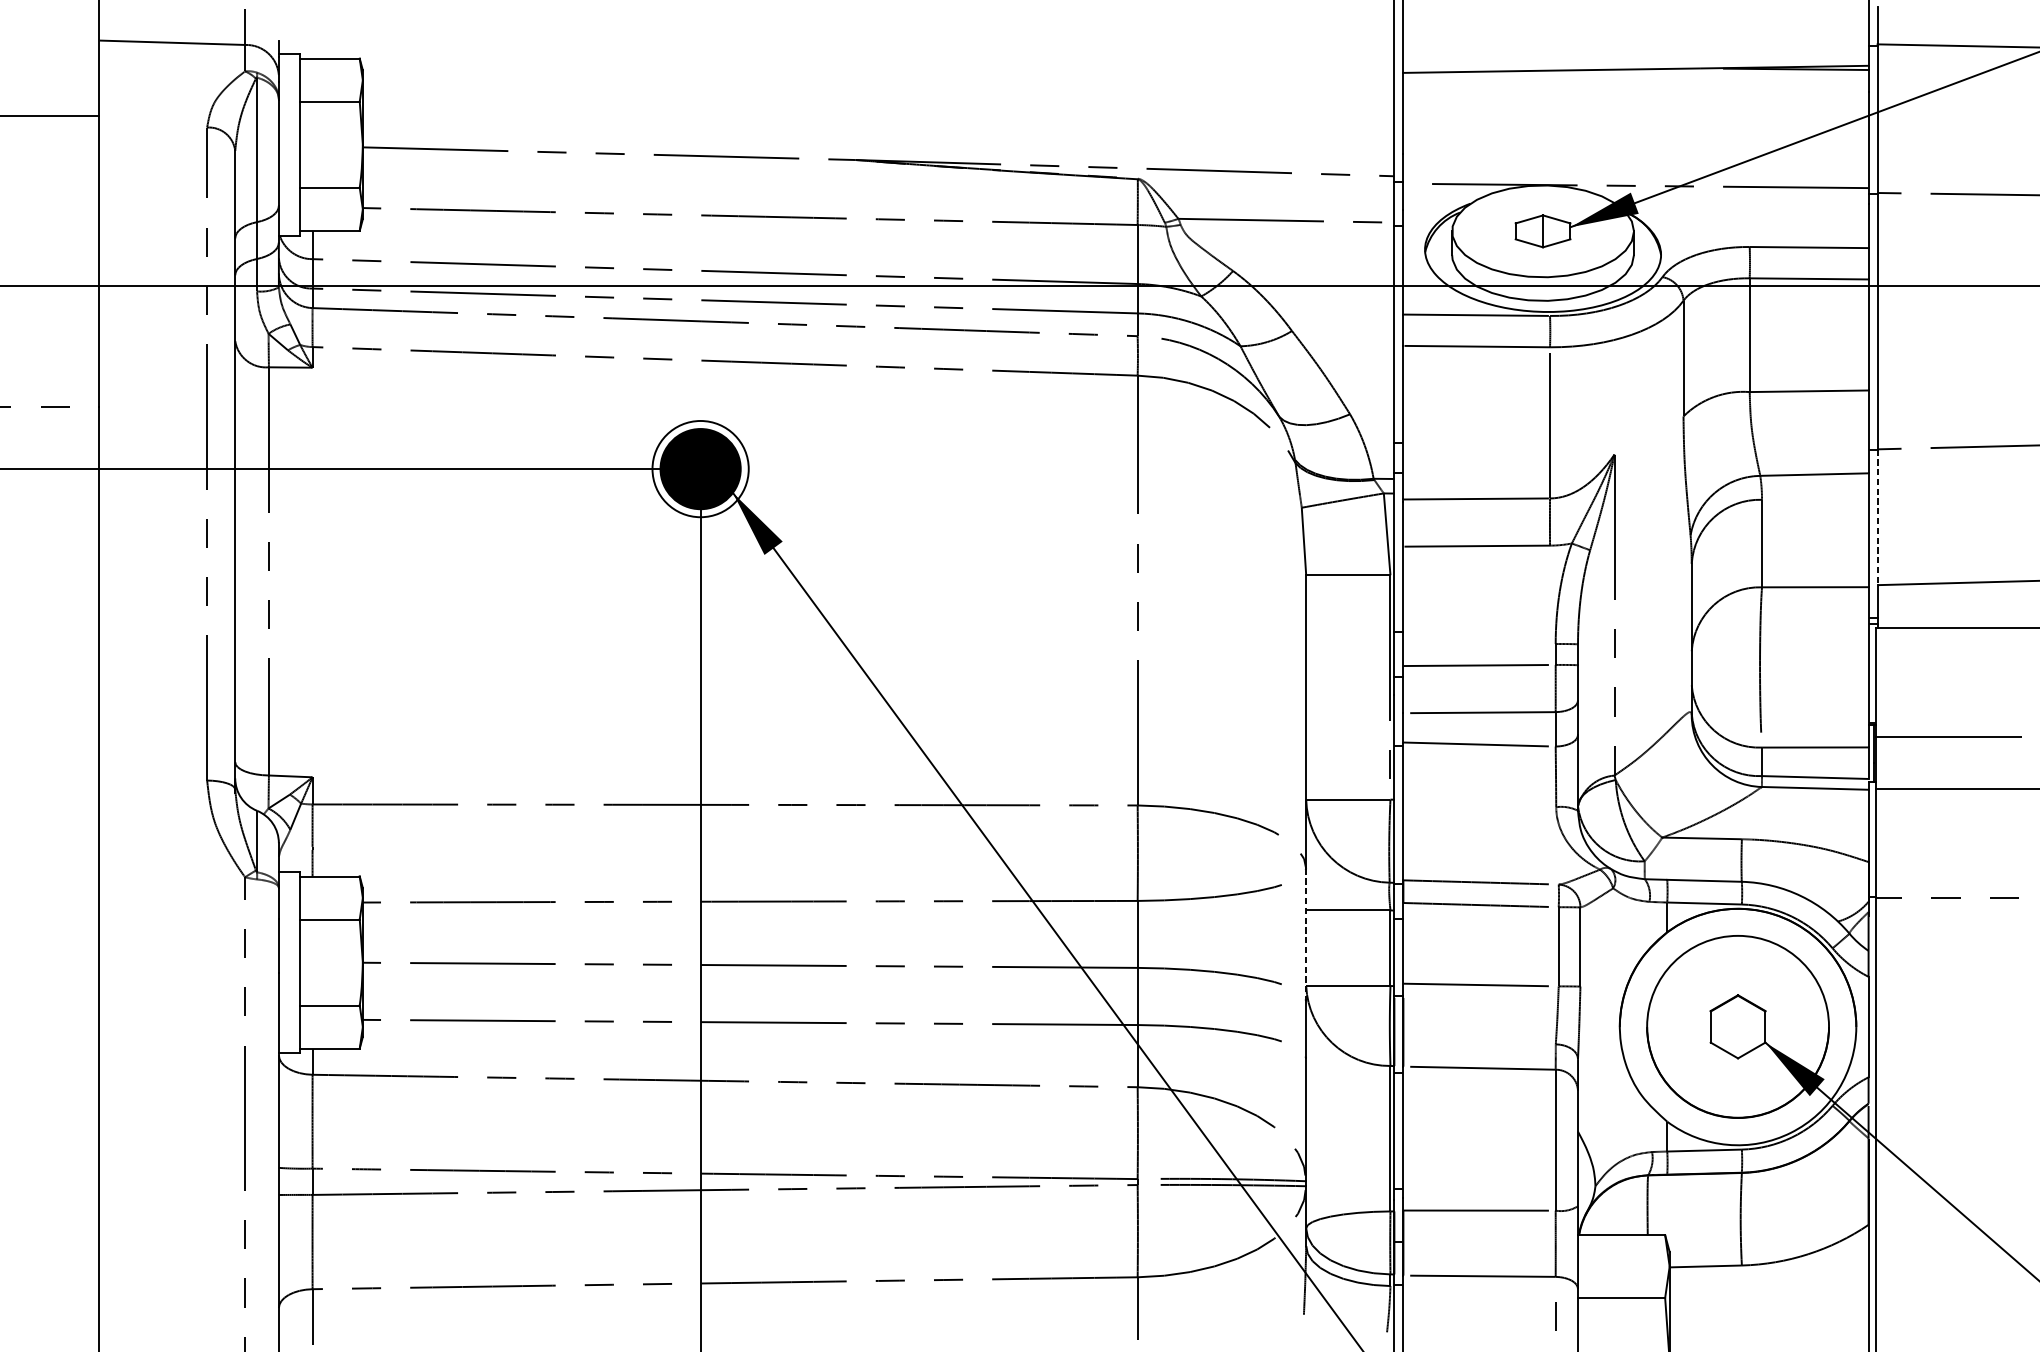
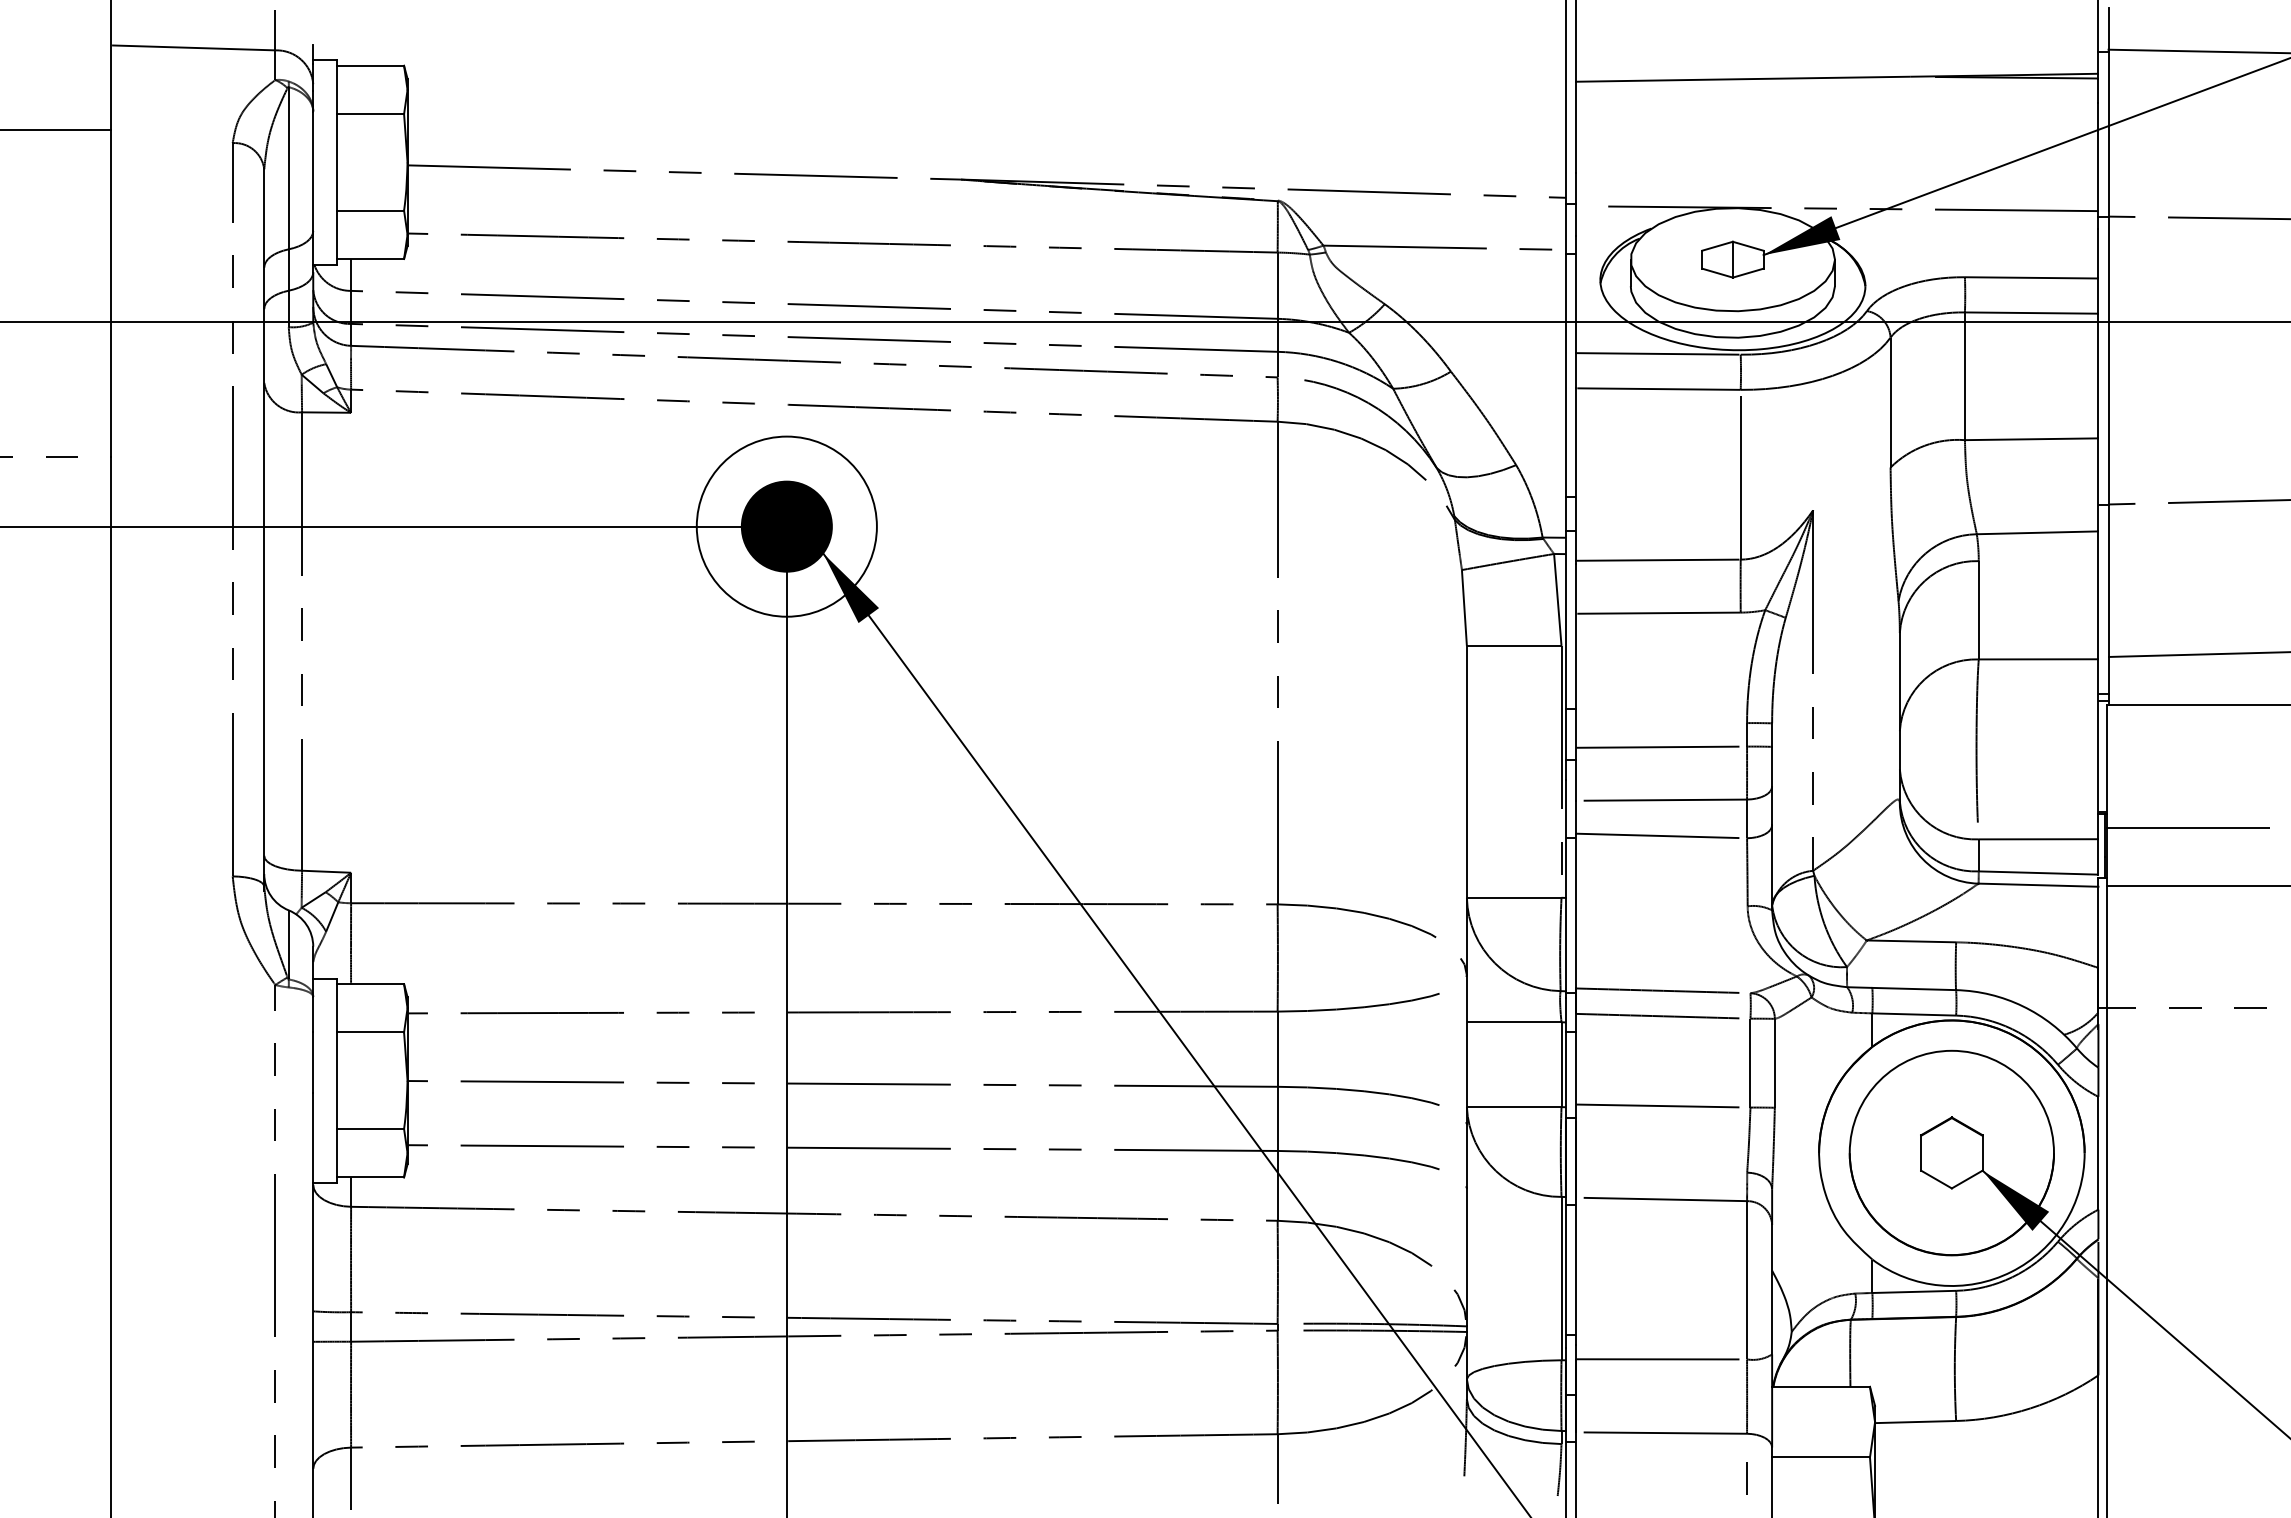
circle: (700, 468) -> (786, 526), size x1.67
line: (1877, 517) -> (2108, 581), dashed -> solid
line: (1305, 935) -> (1466, 1050), dashed -> solid

